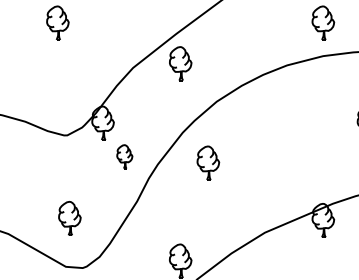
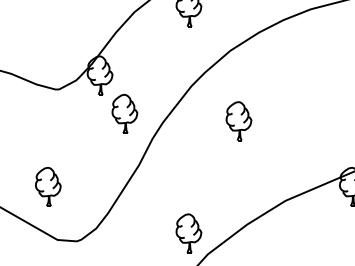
part: (124, 156) -> (124, 113), size x1.43
part: (208, 162) -> (239, 120), moved
part: (69, 218) -> (47, 186), moved

